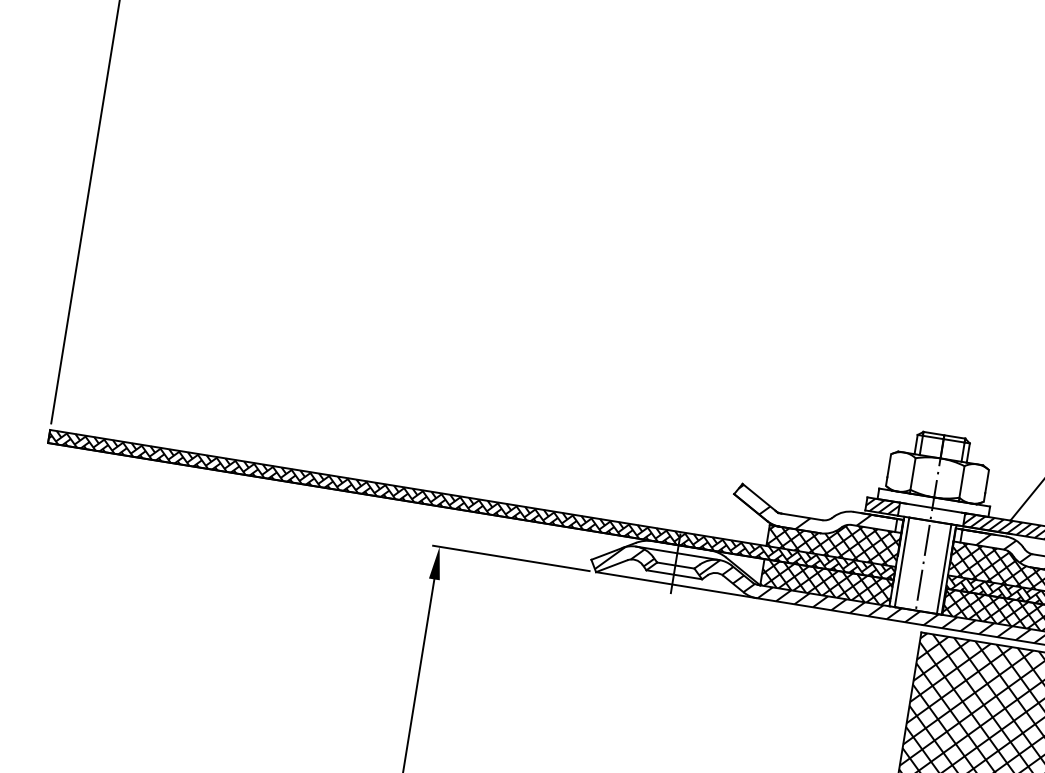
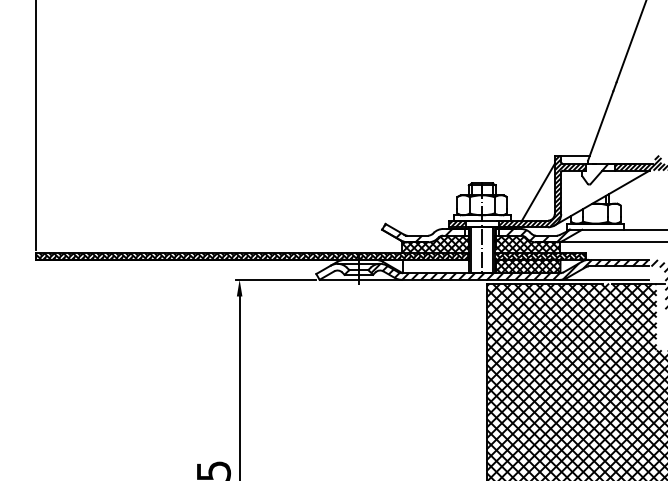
hatch: (623, 559) -> (332, 271), removed
hatch: (826, 582) -> (435, 266), removed

